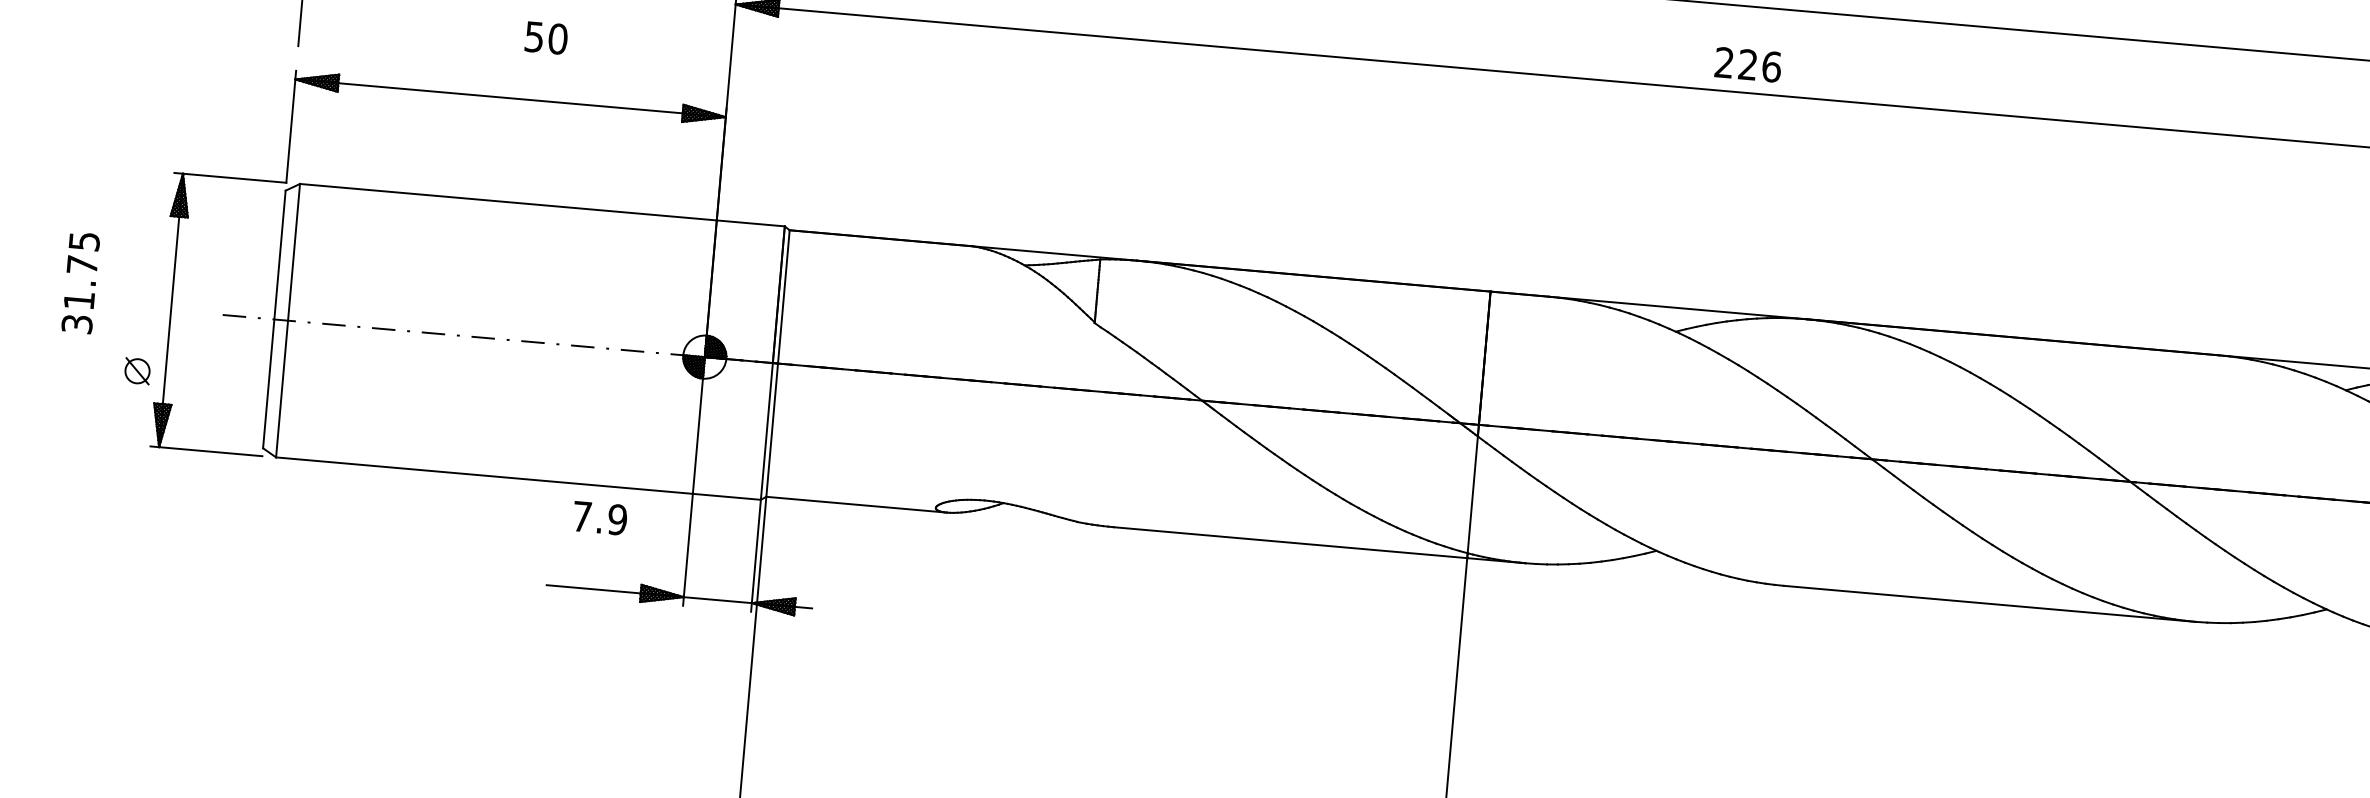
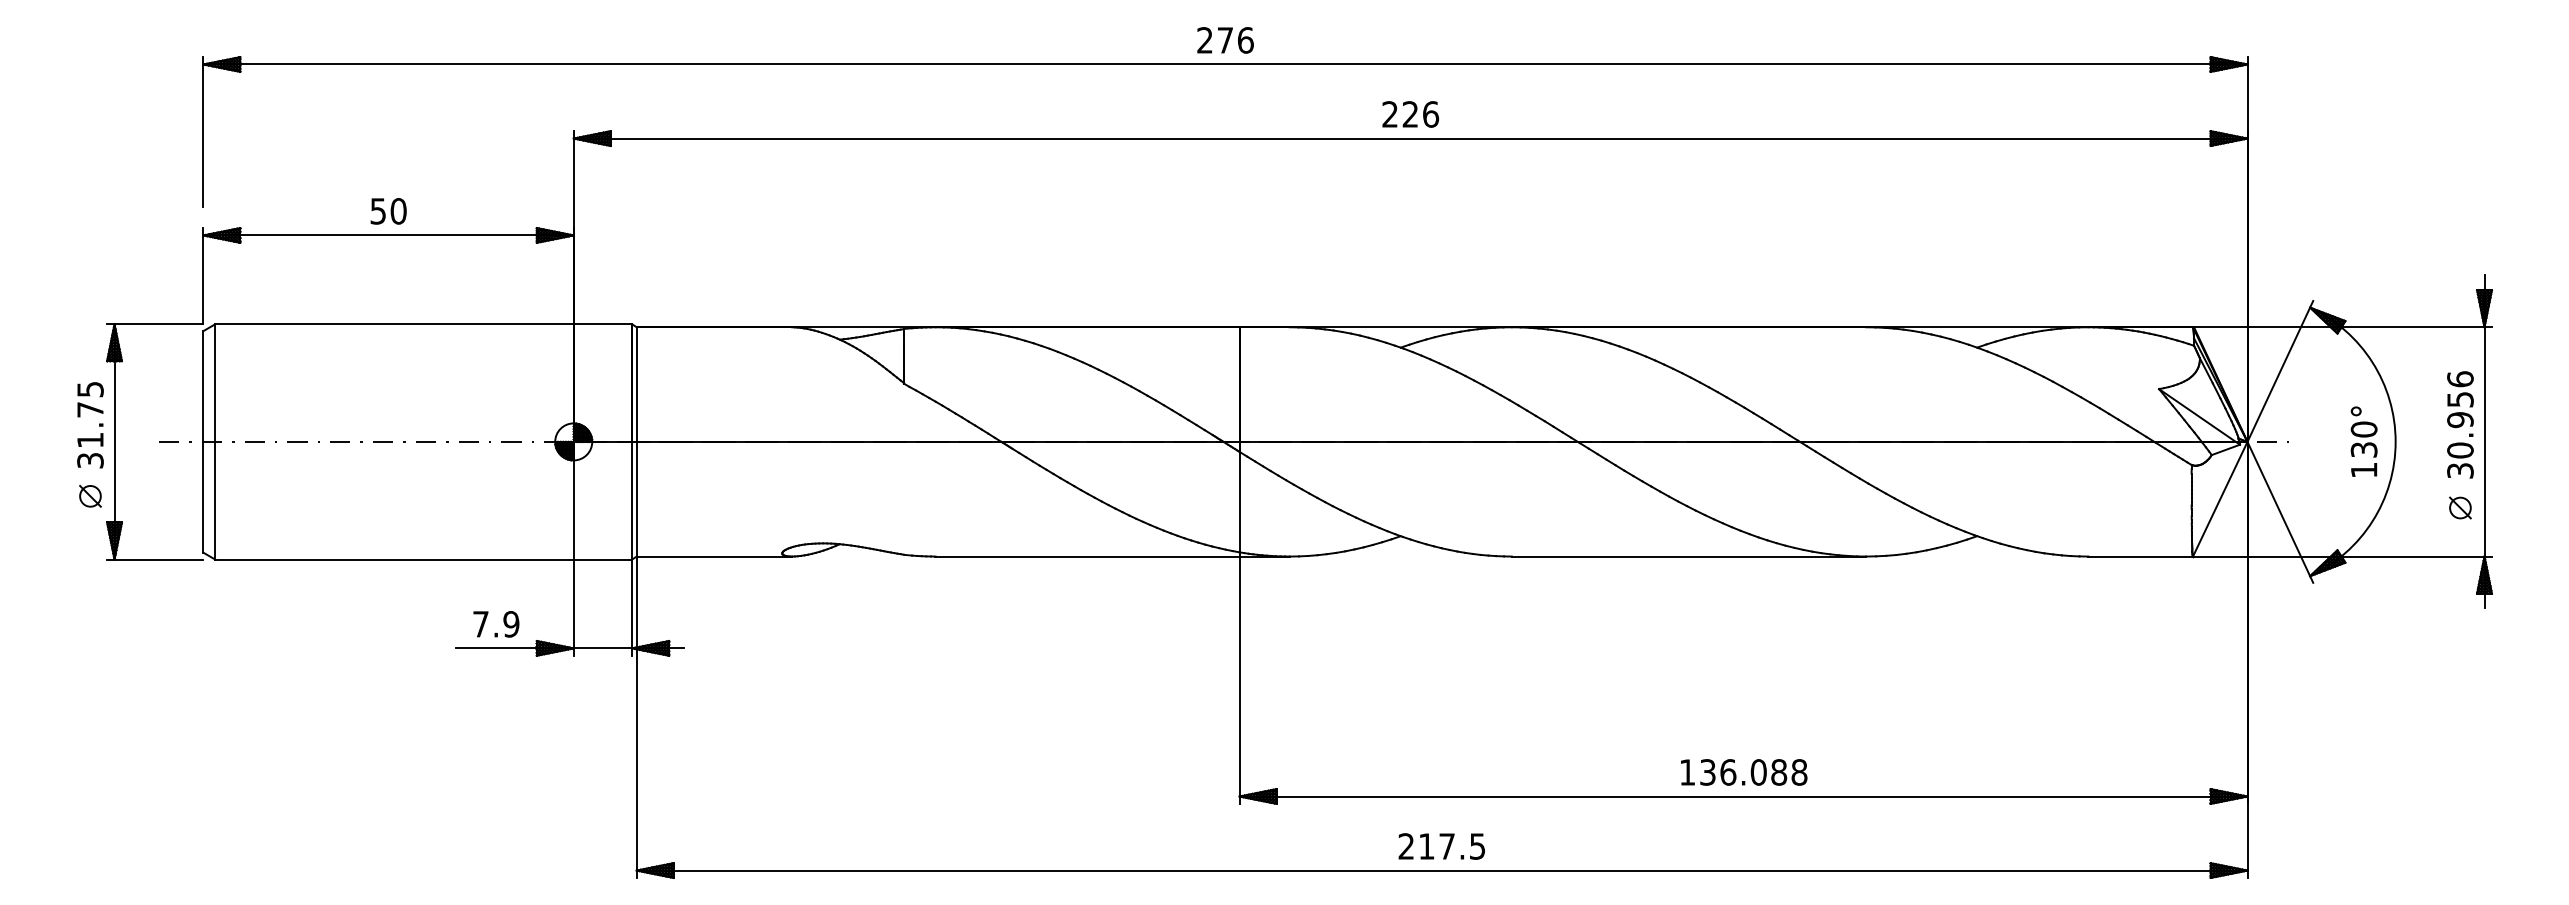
text: (546, 38) -> (388, 211), moved
text: (1748, 64) -> (1410, 114), moved
text: (80, 283) -> (90, 425), moved
text: (600, 518) -> (496, 624), moved

